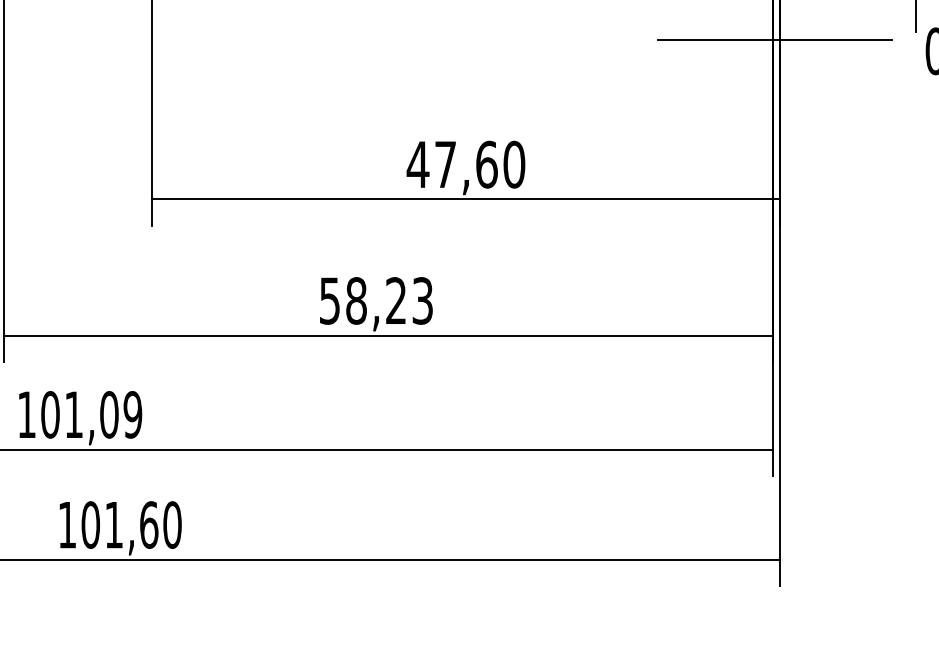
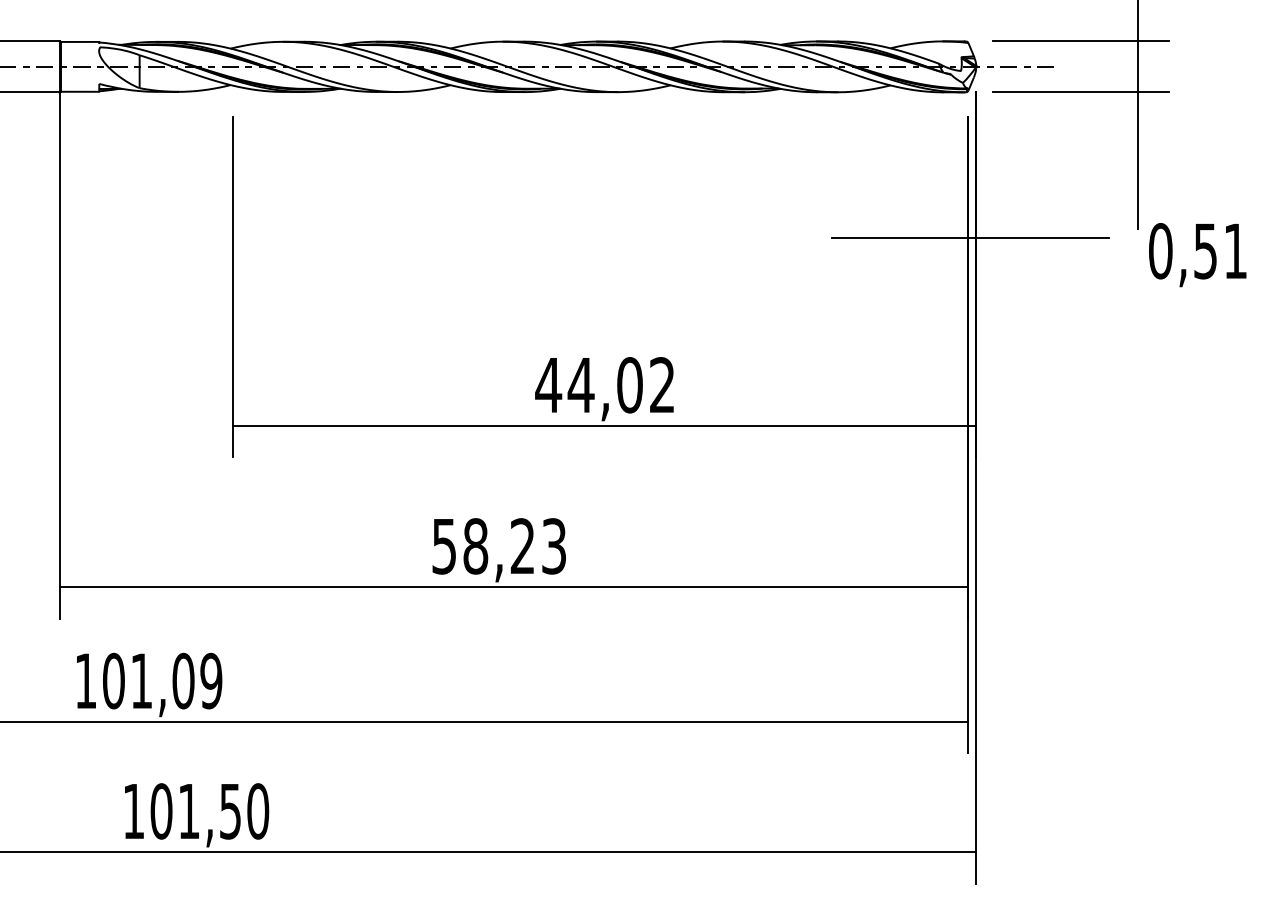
text: (479, 164) -> (621, 385), 47,60 -> 44,02
text: (149, 525) -> (230, 811), 101,60 -> 101,50

